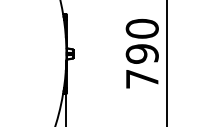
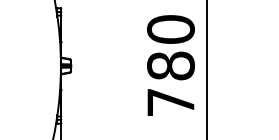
text: (141, 53) -> (169, 65), 790 -> 780

